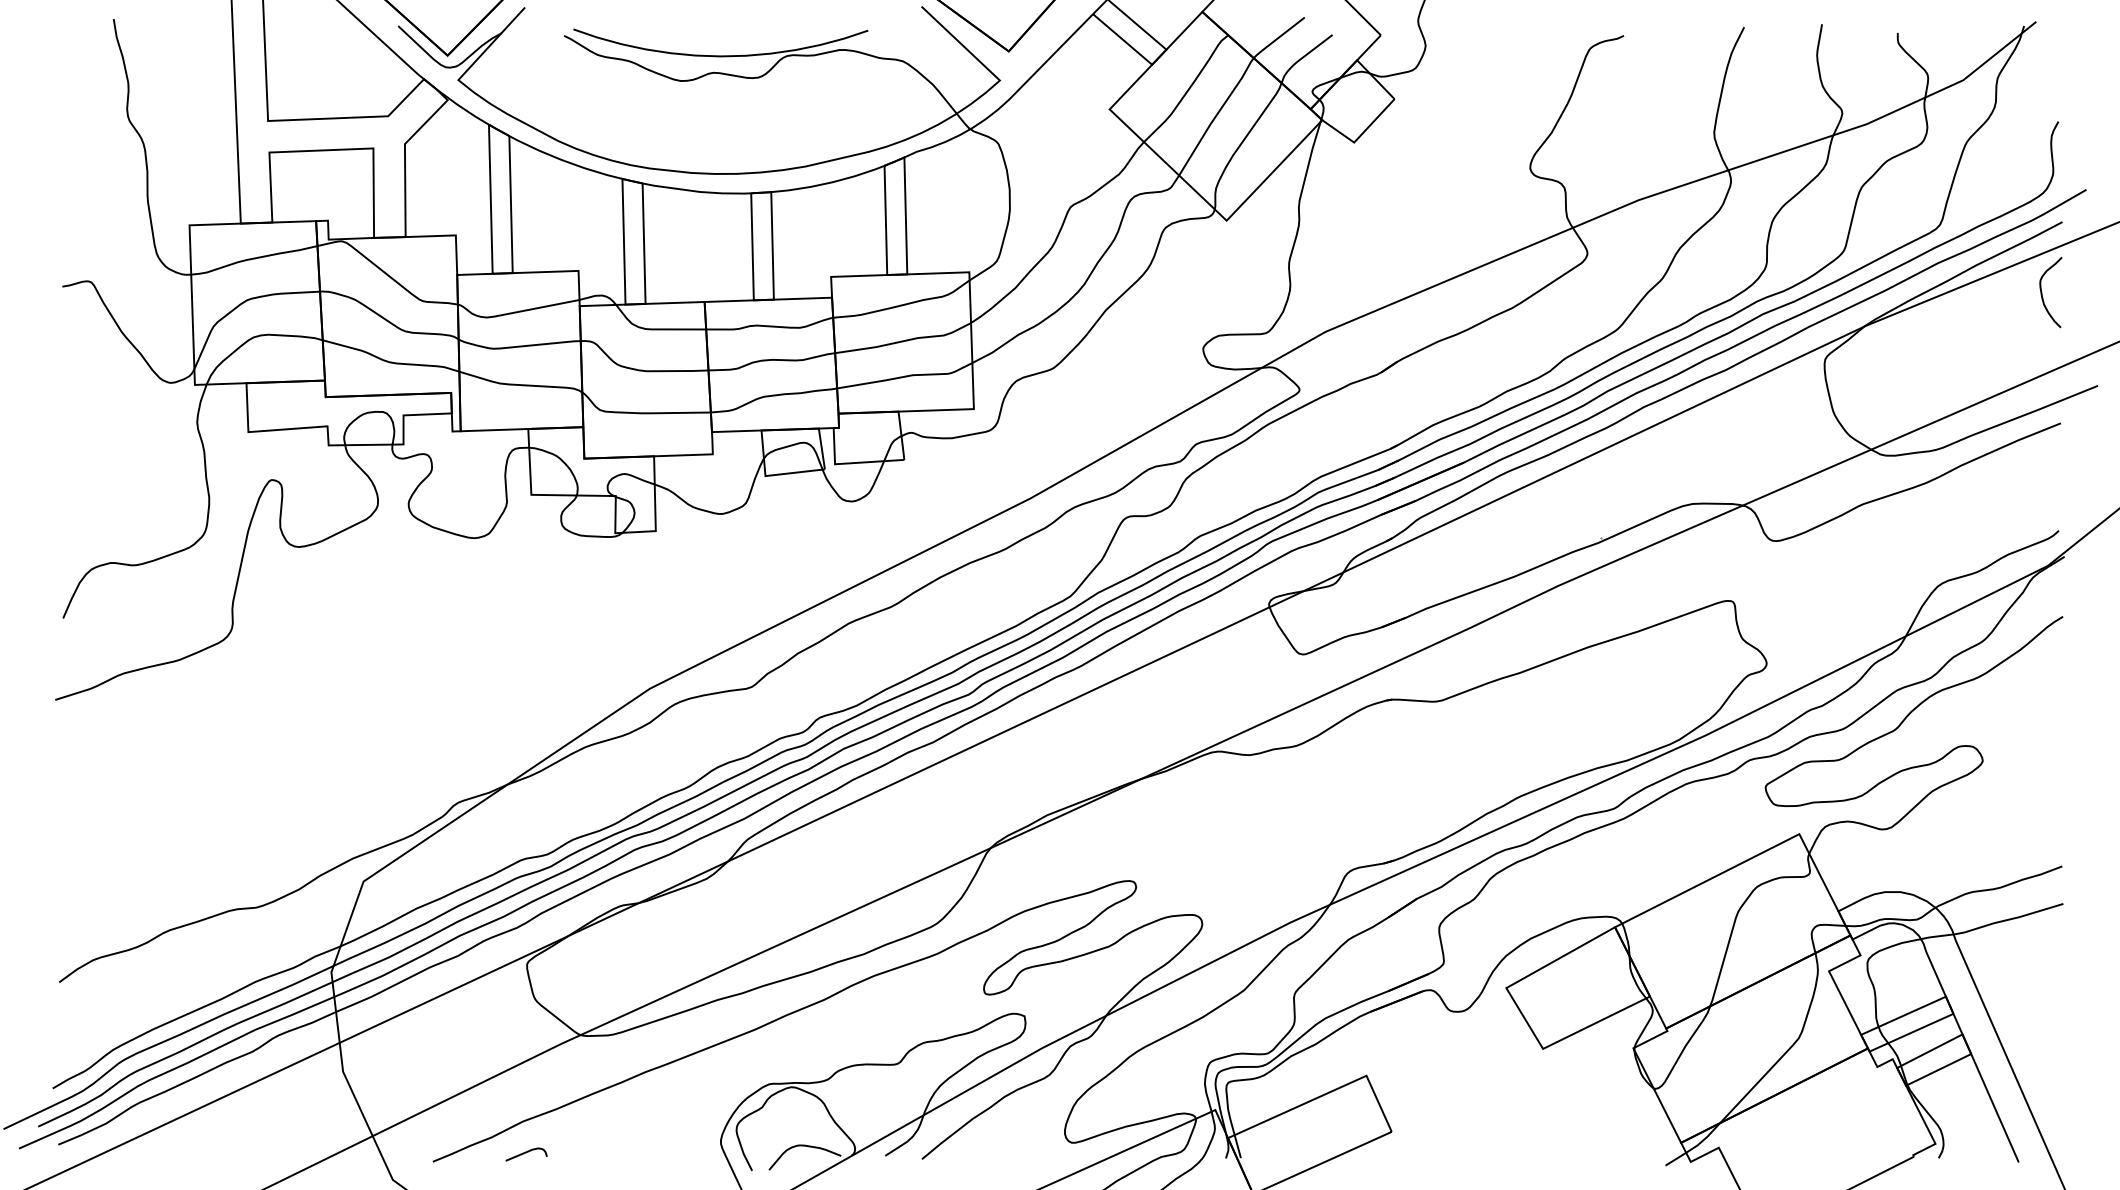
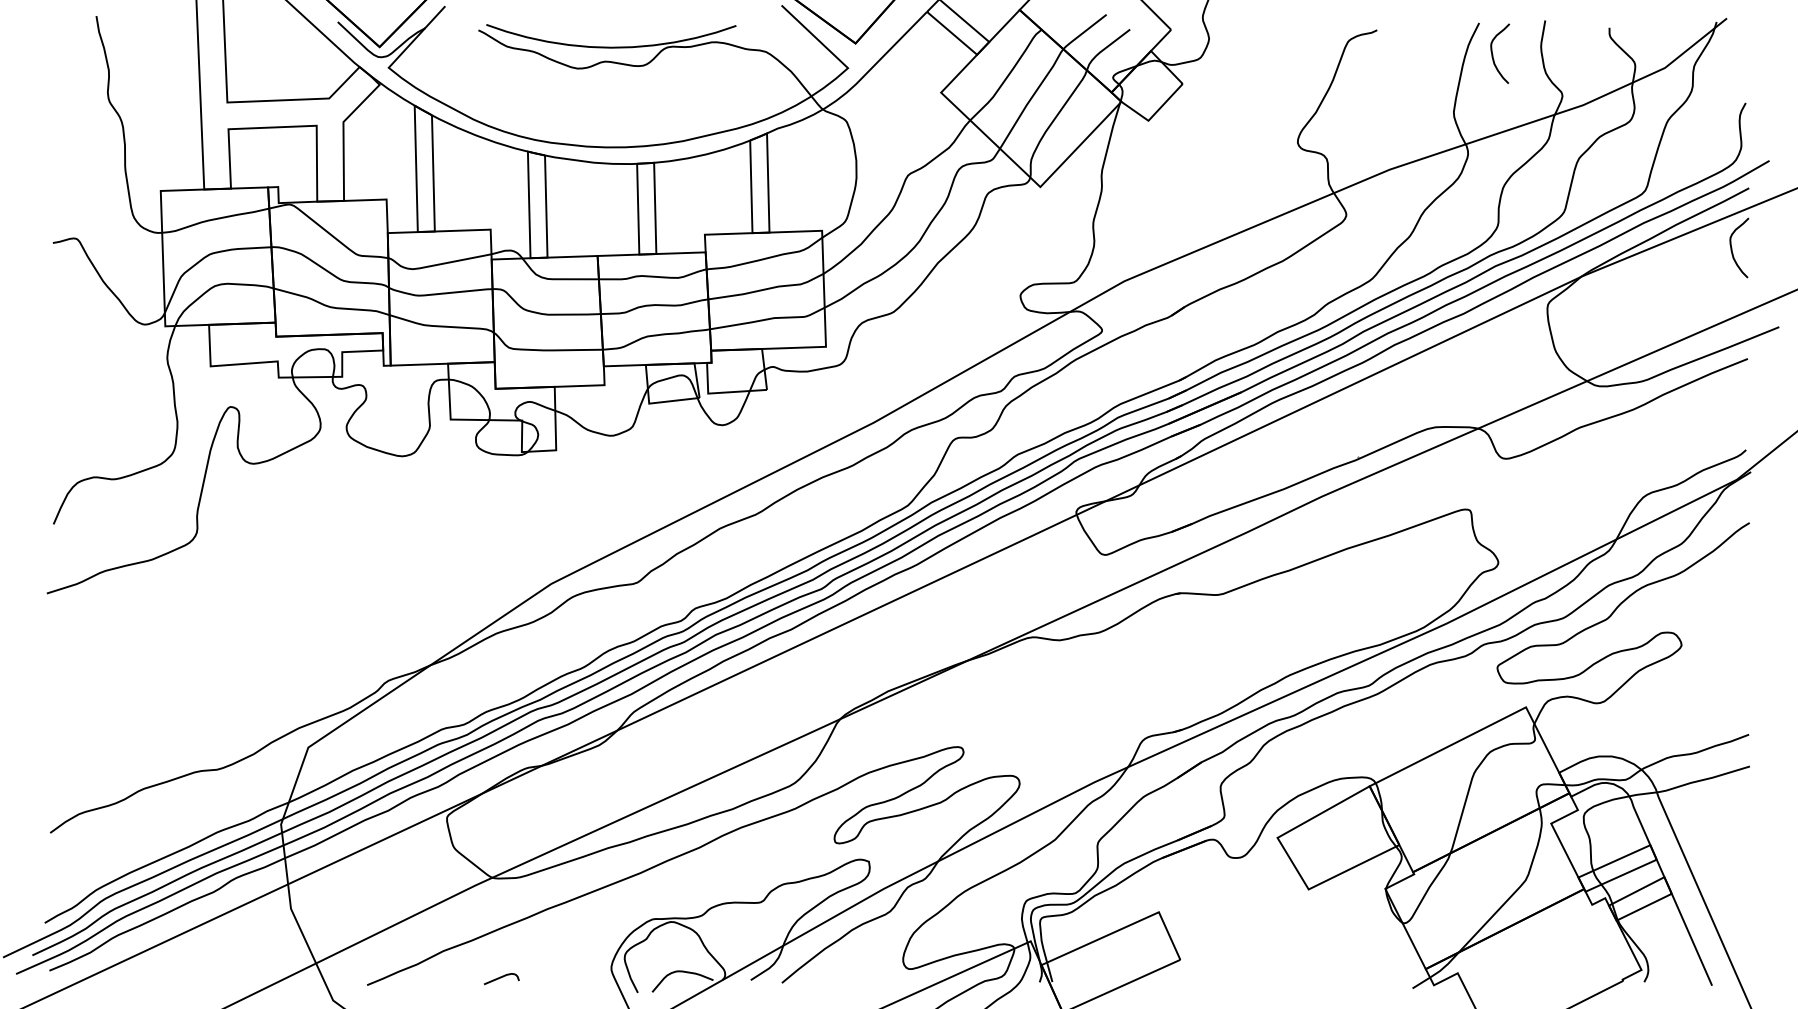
curve: (1760, 63) -> (1493, 53), added
curve: (526, 1153) -> (501, 978), moved

